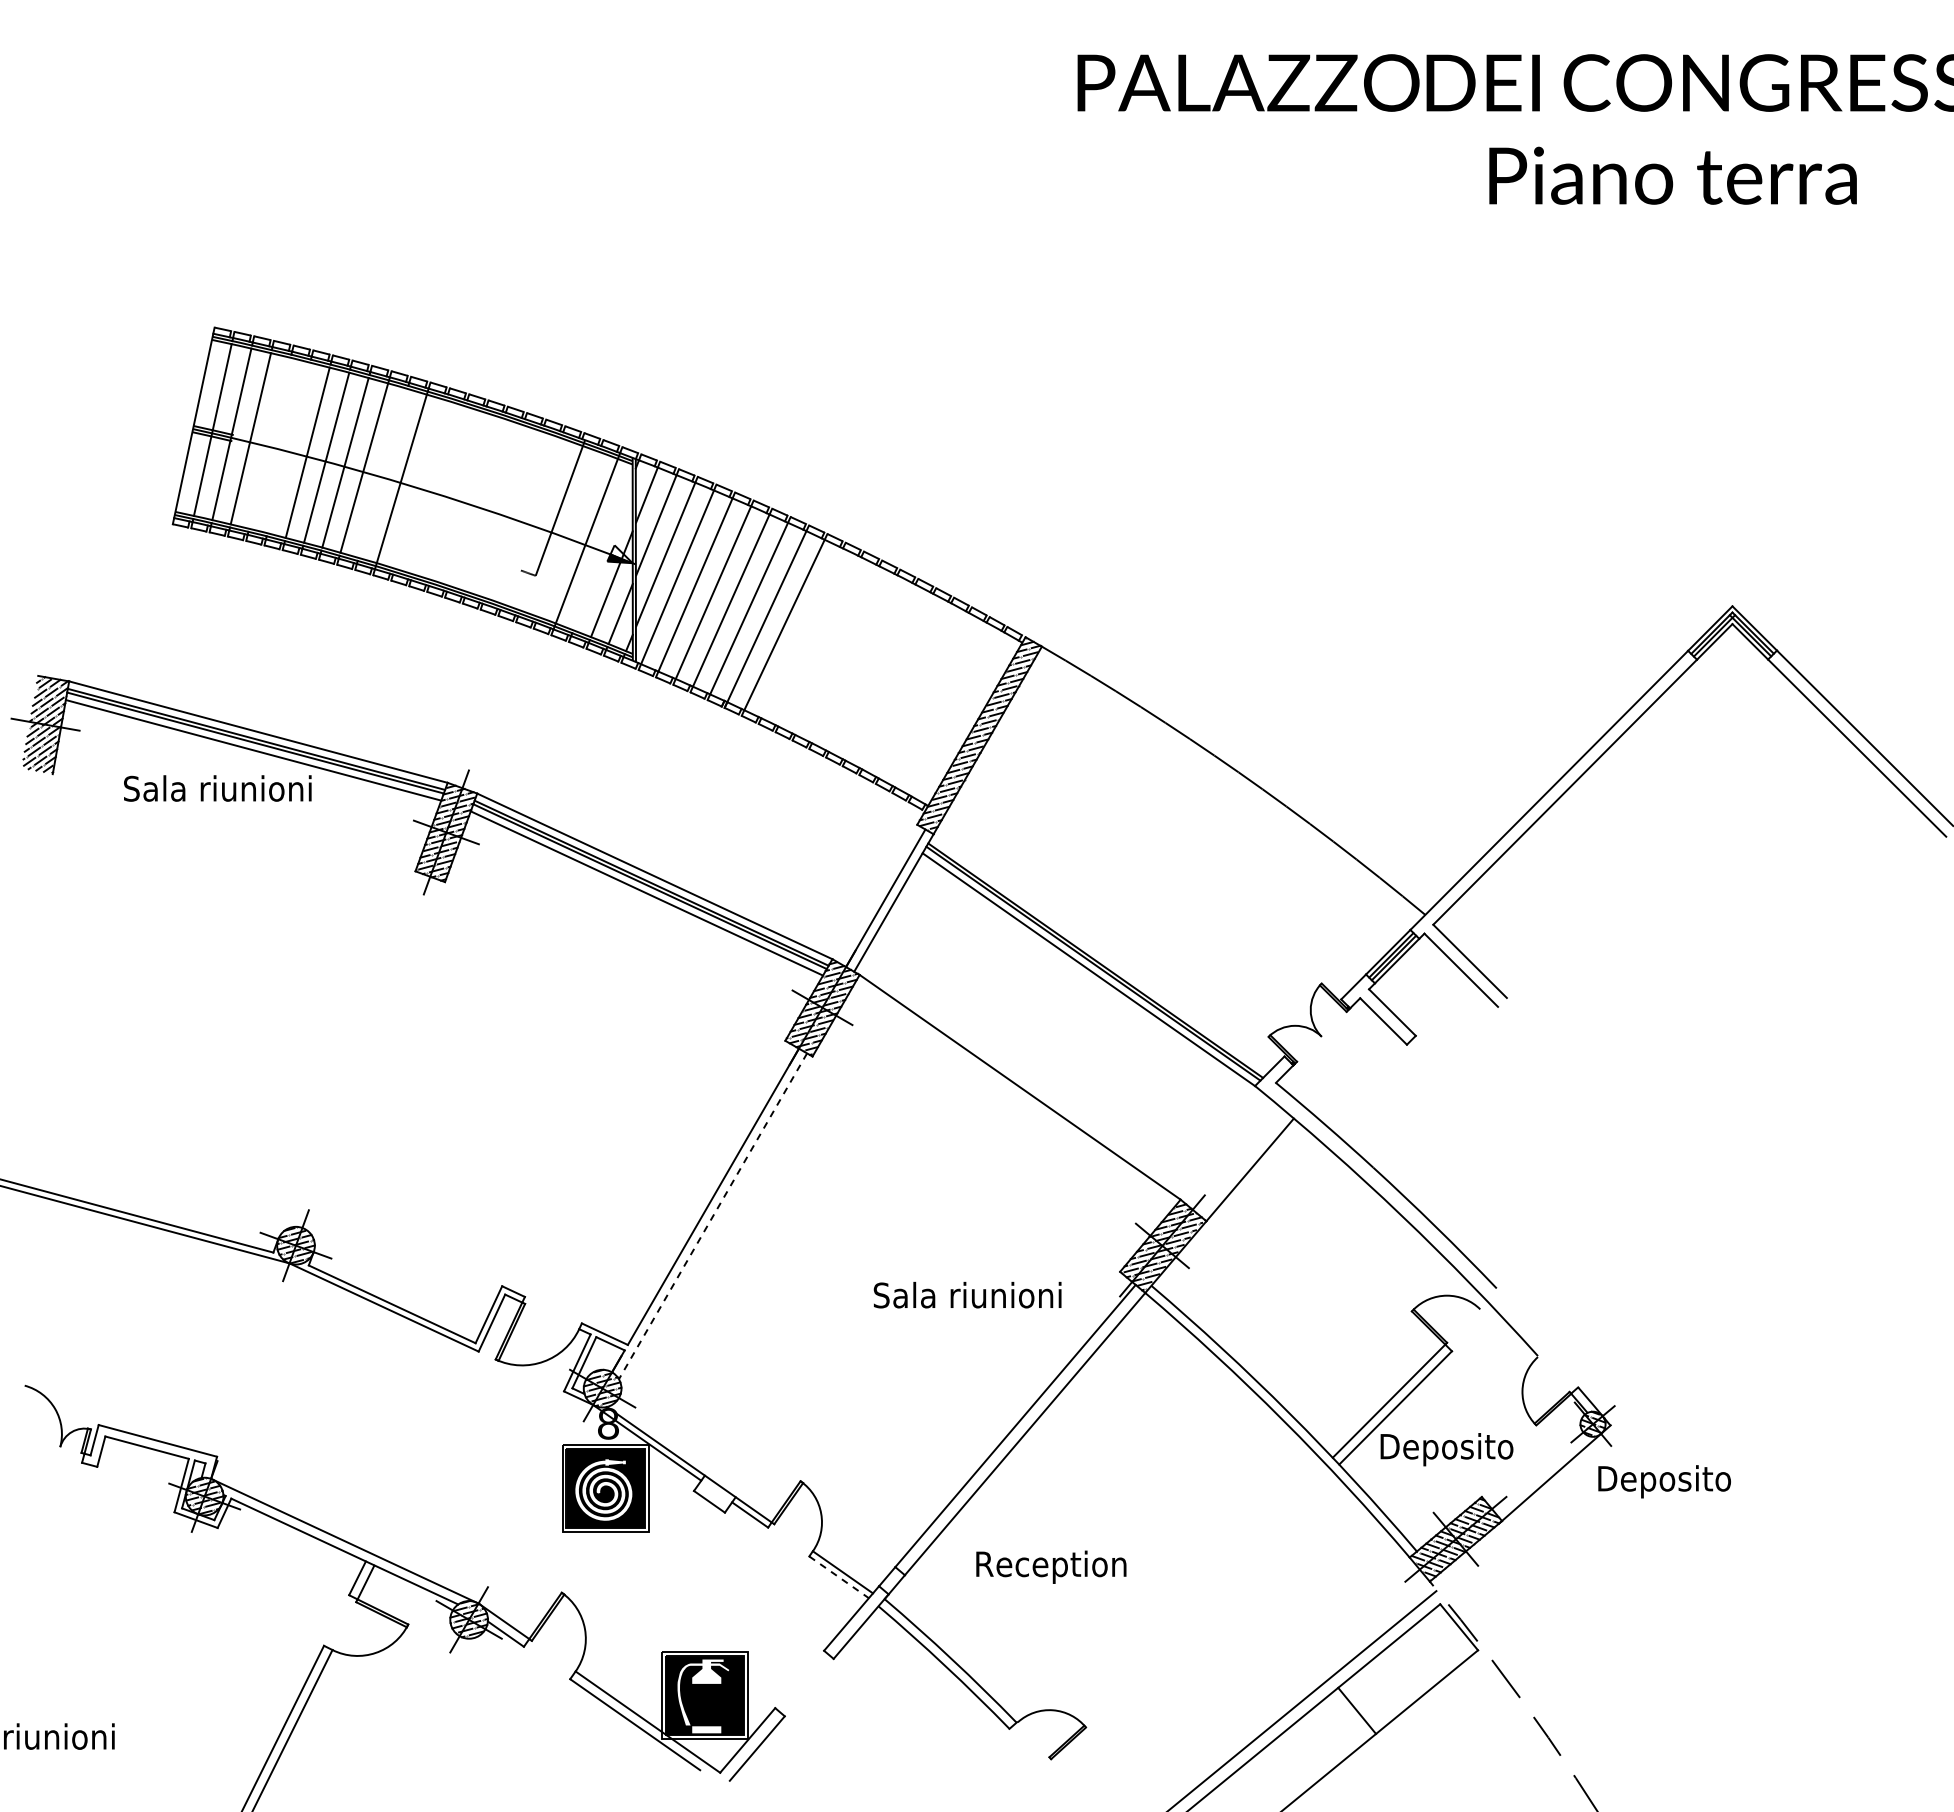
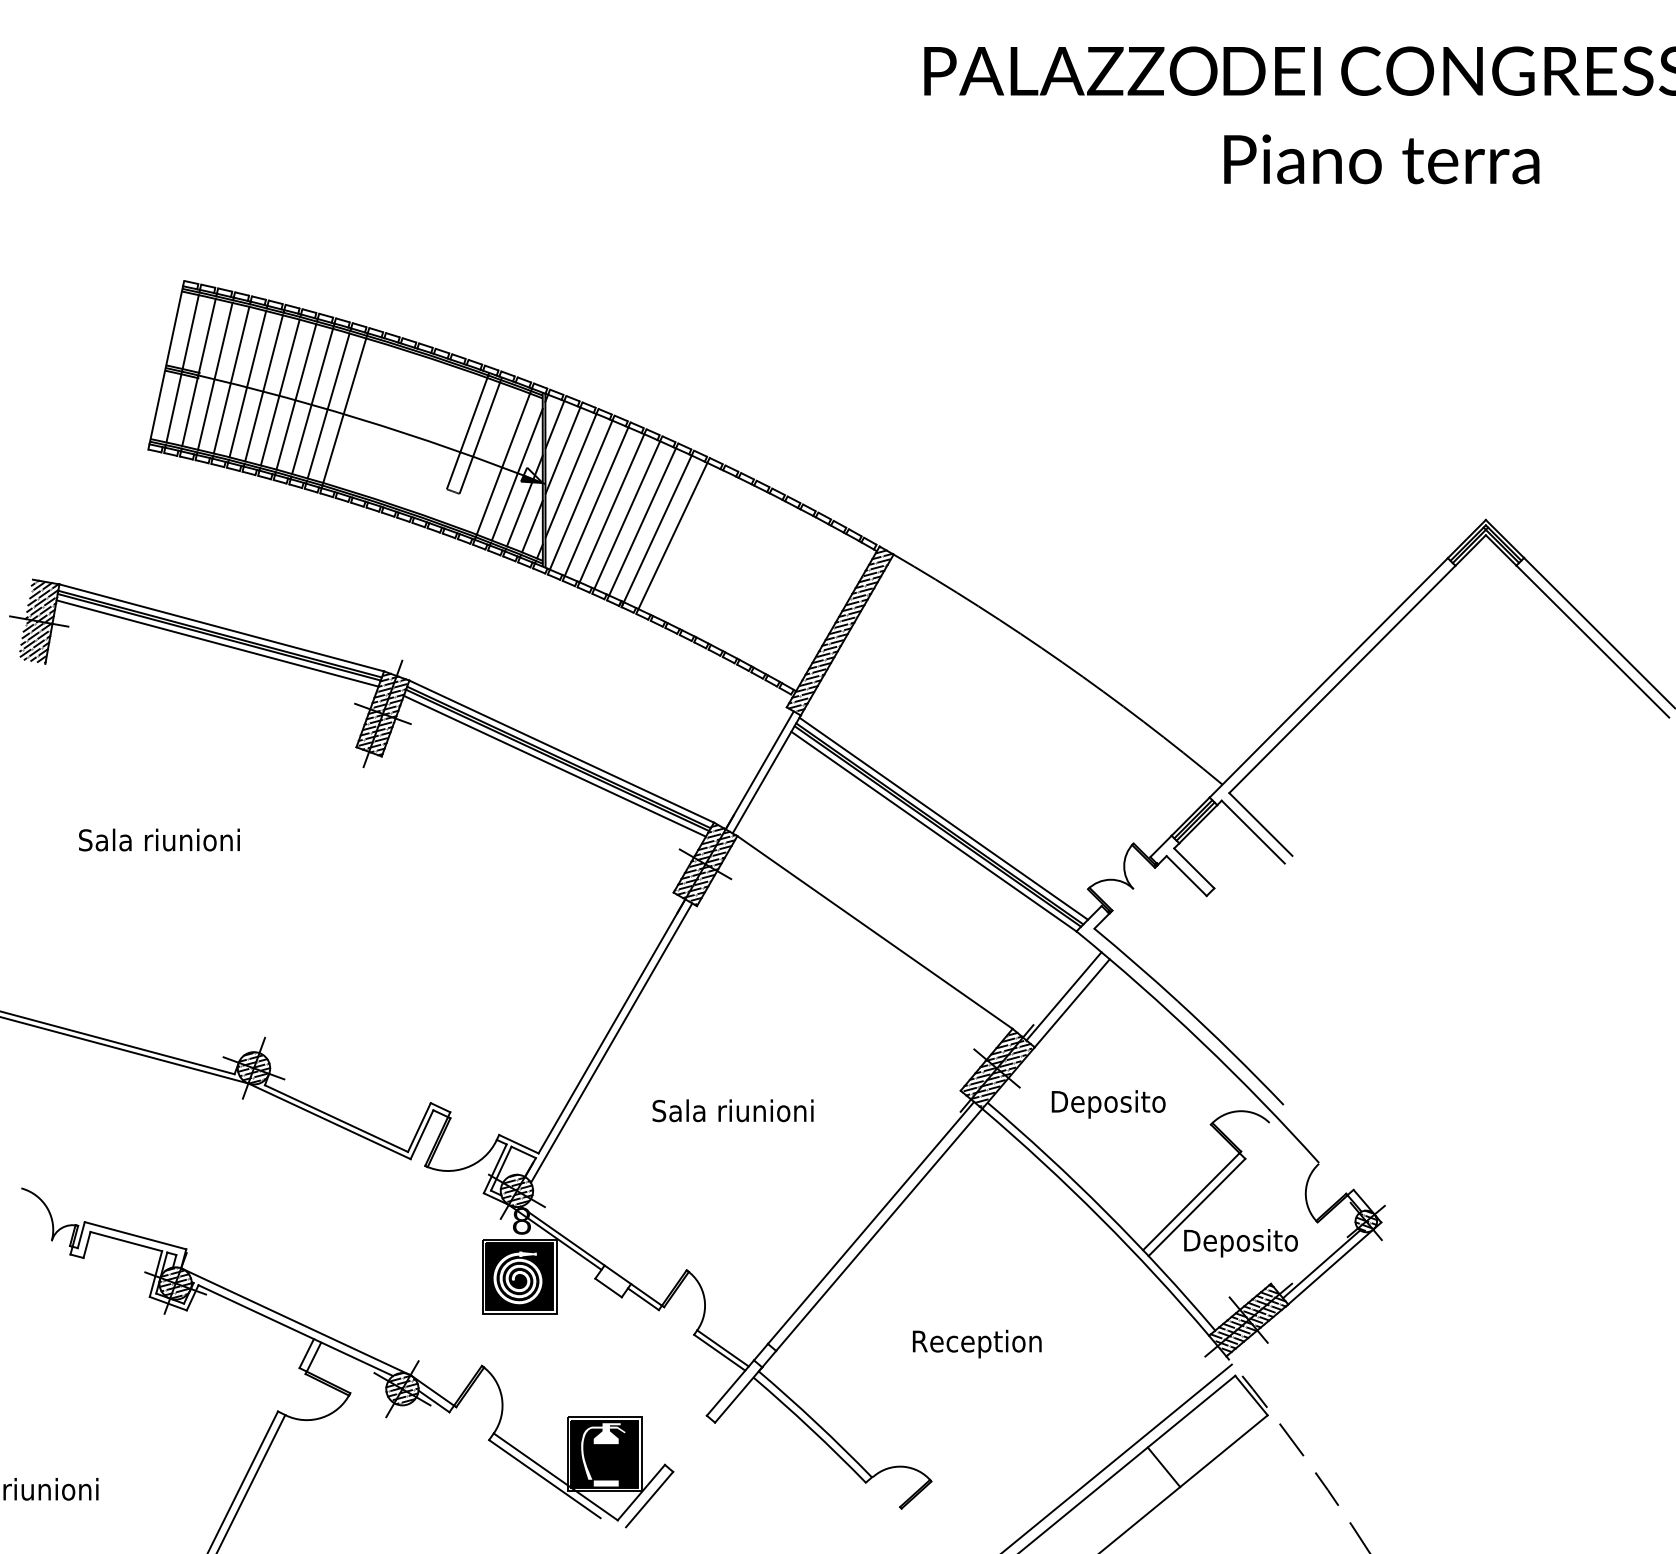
text: (1672, 175) -> (1381, 159), moved
line: (269, 442) -> (231, 379), added
line: (288, 447) -> (247, 383), added
line: (382, 472) -> (328, 405), added
line: (545, 502) -> (467, 430), added
line: (602, 553) -> (516, 474), added
text: (217, 788) -> (159, 840), moved
line: (1100, 954) -> (943, 818), added
line: (1240, 1161) -> (1063, 996), added
line: (712, 1216) -> (611, 1043), dashed -> solid
text: (967, 1294) -> (732, 1110), moved
line: (1540, 1473) -> (1321, 1263), added
text: (1664, 1481) -> (1108, 1104), moved
text: (1051, 1566) -> (977, 1343), moved
line: (839, 1577) -> (720, 1352), dashed -> solid

